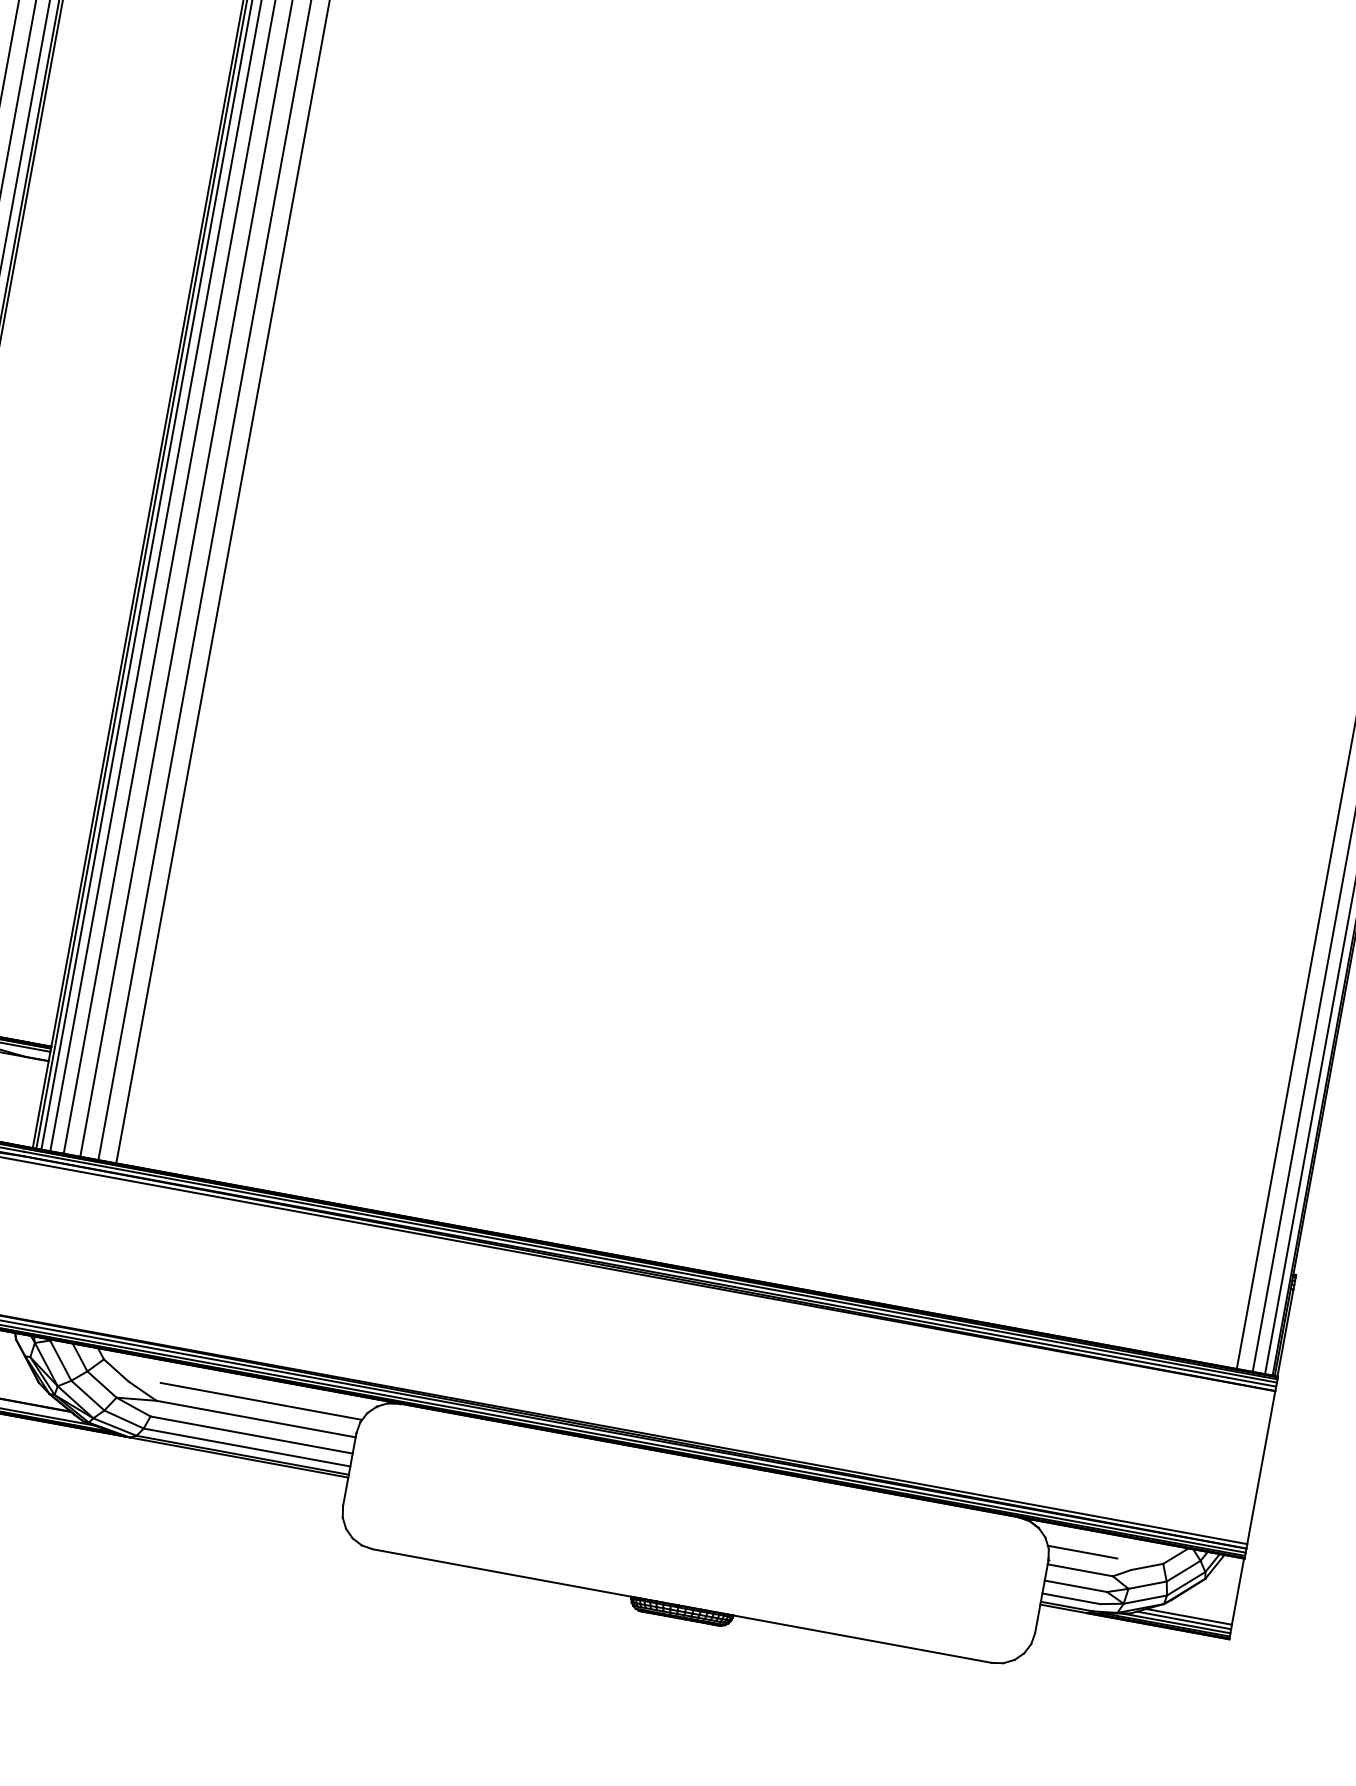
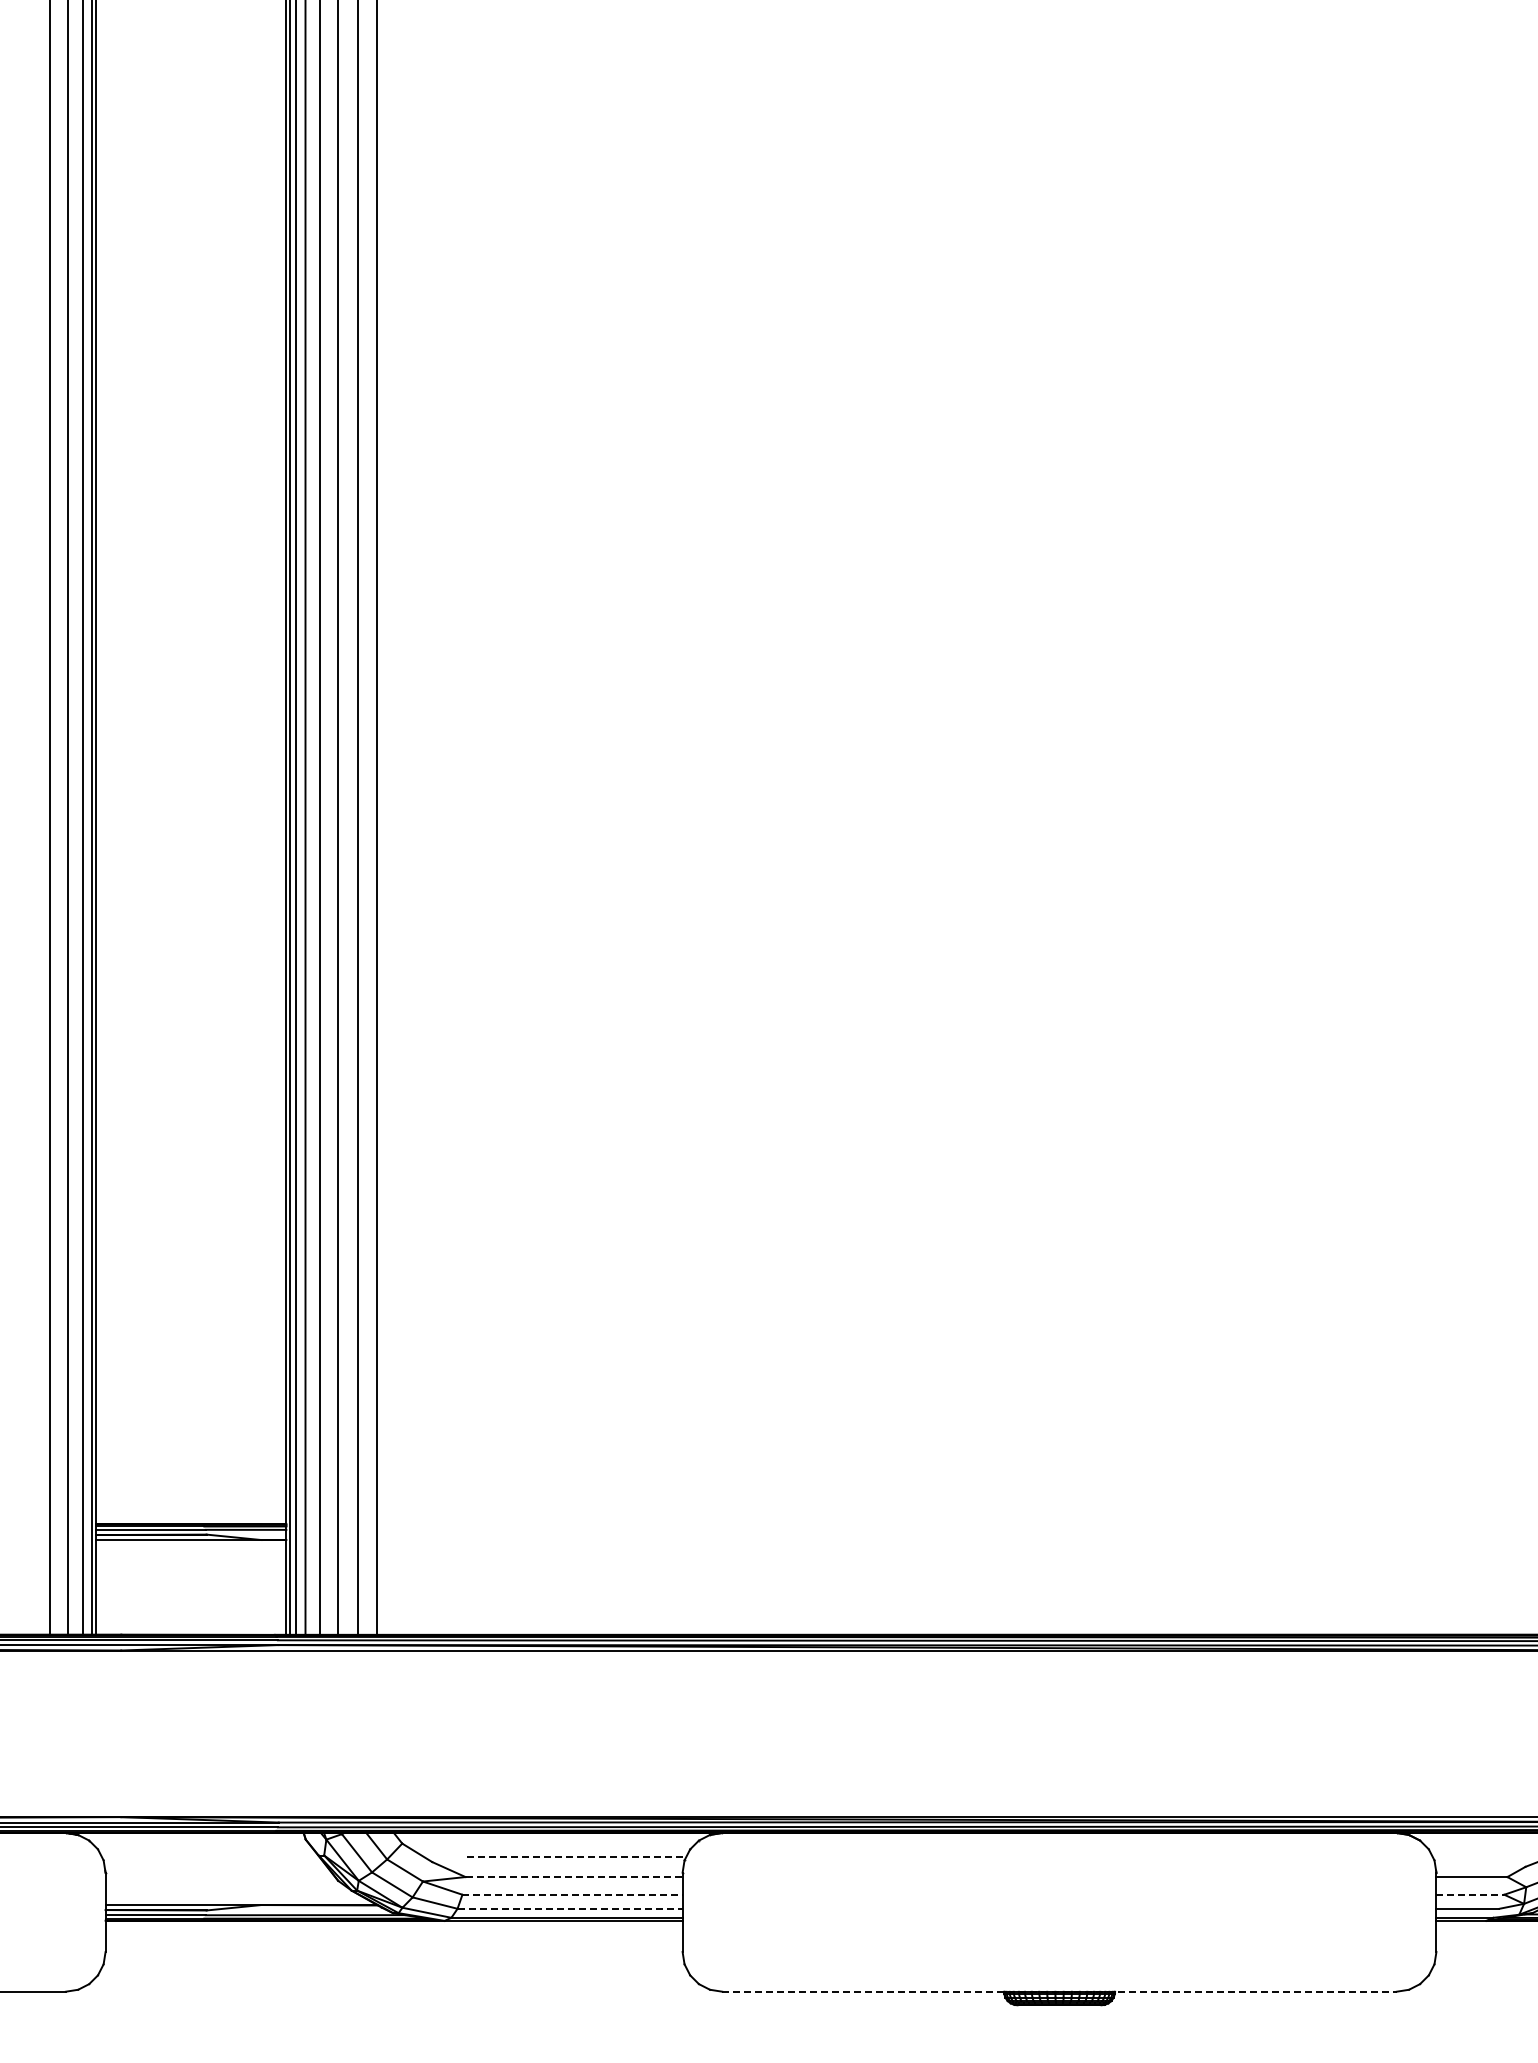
line: (261, 1401) -> (576, 1857), solid -> dashed
line: (256, 1419) -> (574, 1877), solid -> dashed
line: (252, 1434) -> (573, 1894), solid -> dashed
line: (247, 1447) -> (570, 1908), solid -> dashed
line: (1082, 1552) -> (1470, 1857), removed
line: (1076, 1586) -> (1470, 1894), solid -> dashed
line: (683, 1606) -> (1060, 1991), solid -> dashed

